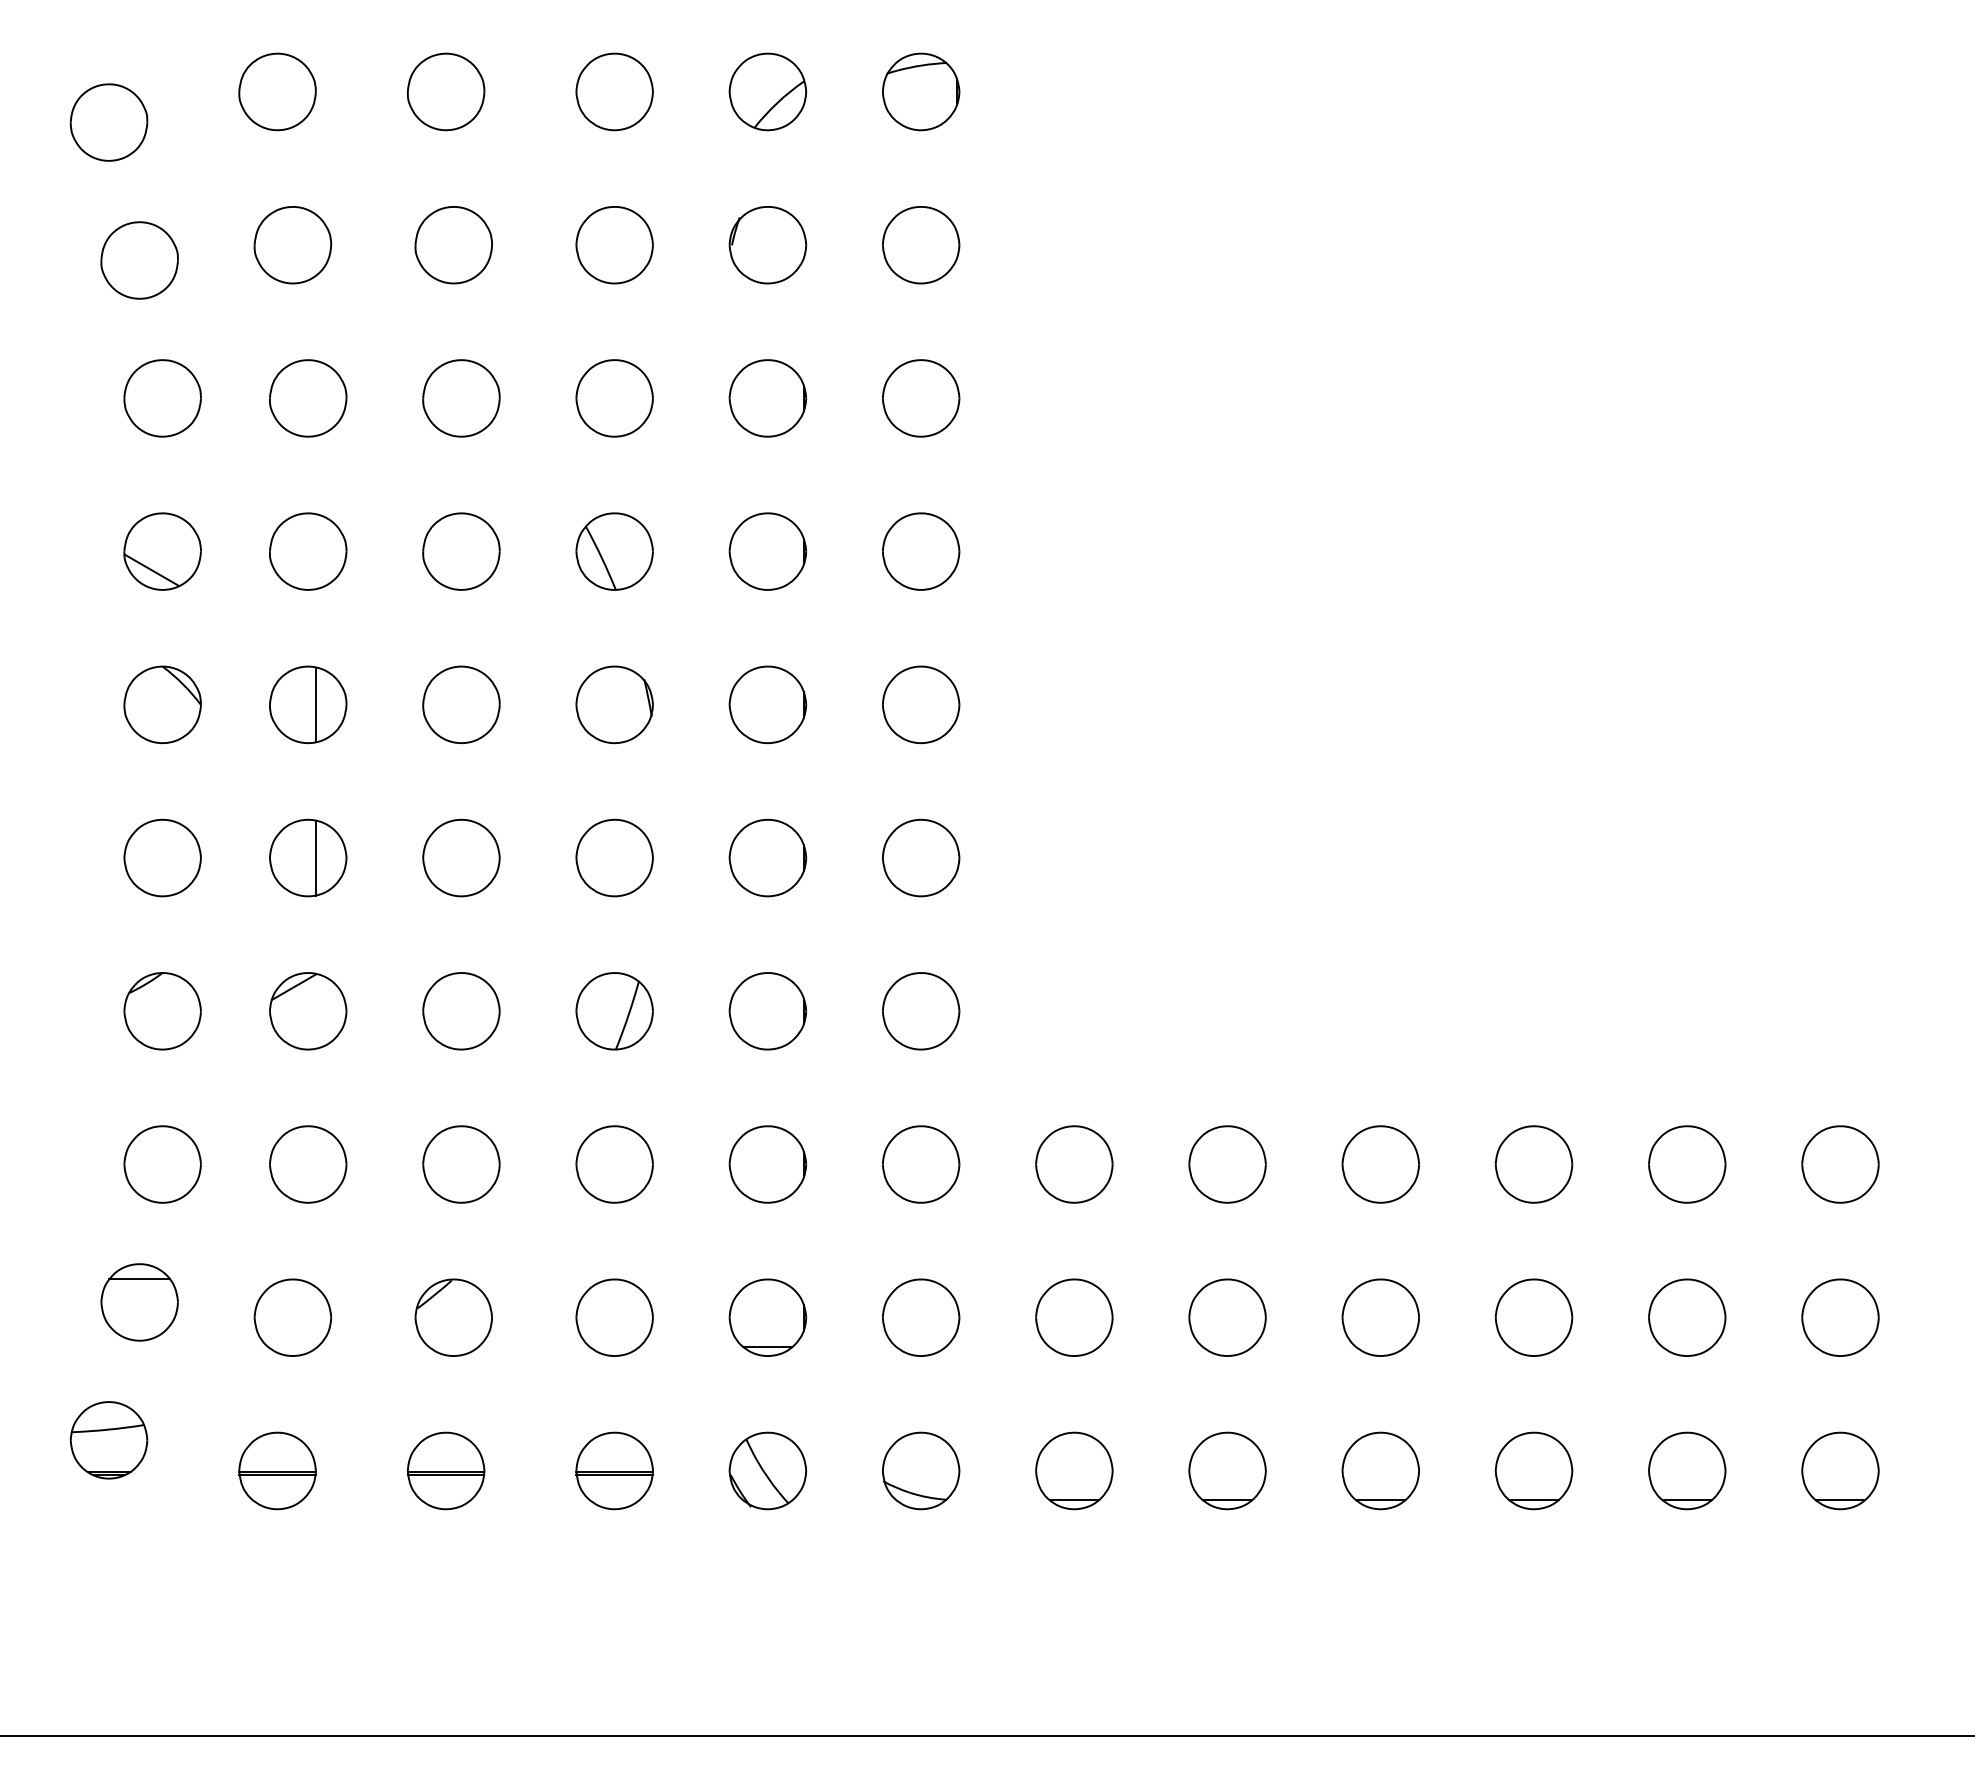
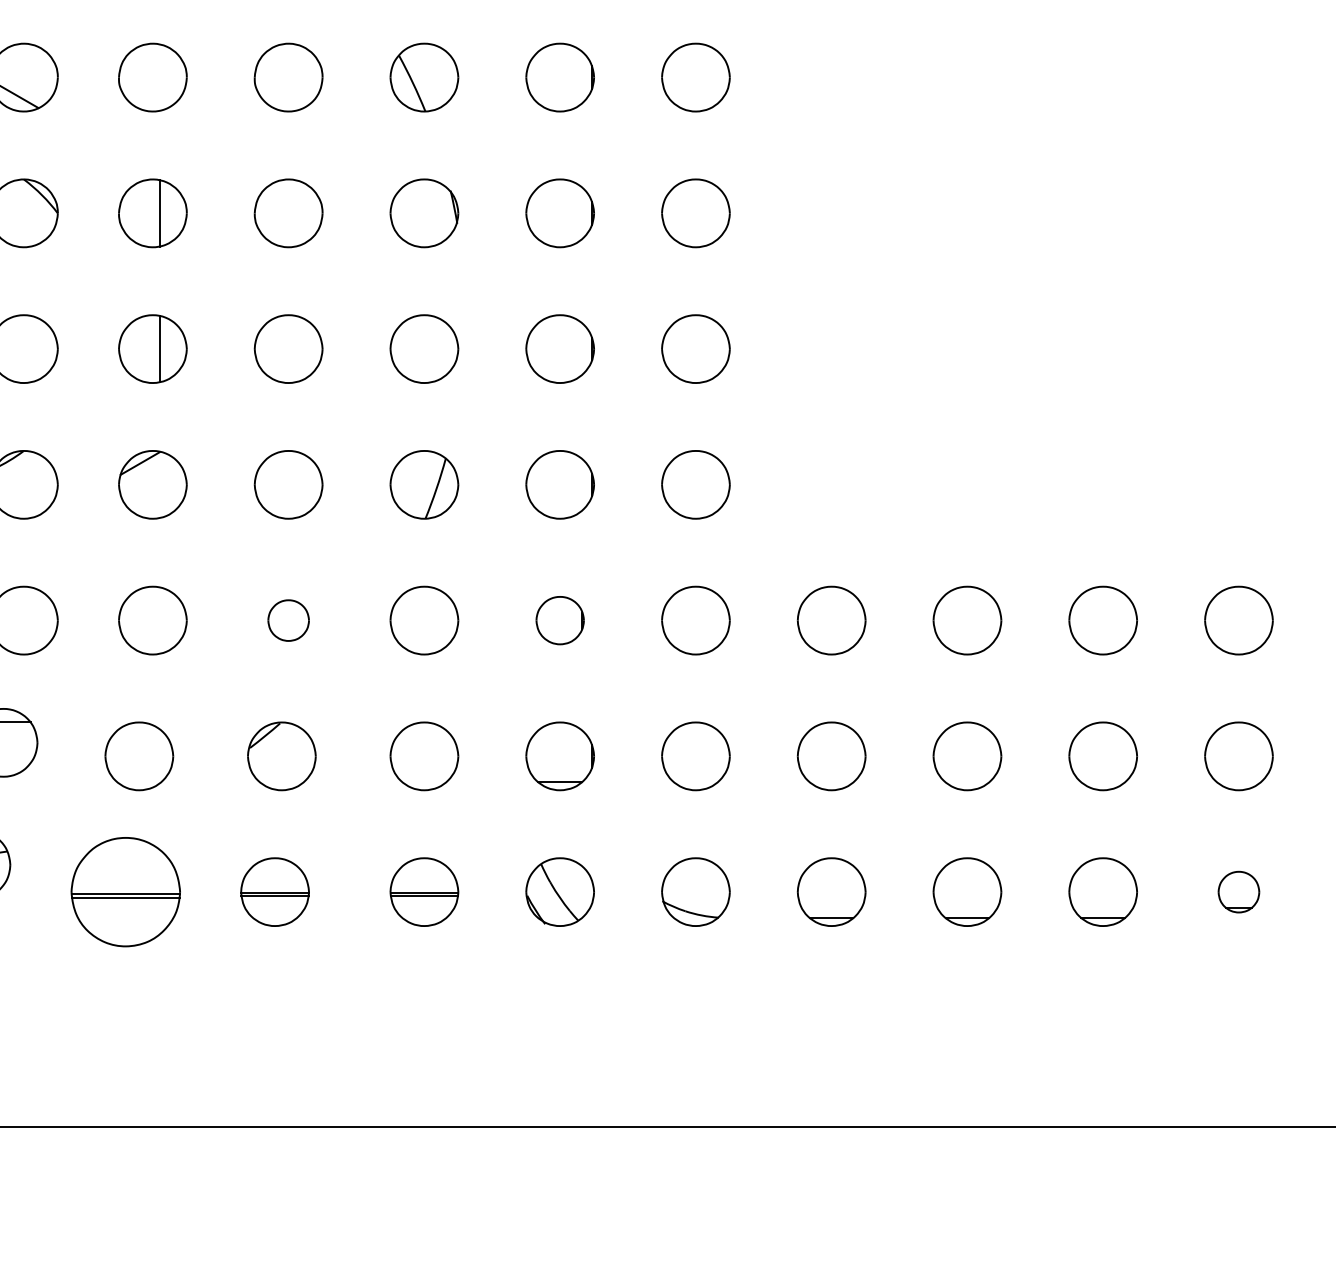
part: (461, 1164) -> (288, 620), size x0.6
part: (767, 1164) -> (559, 620), size x0.7
part: (277, 1470) -> (125, 891), size x1.6
part: (1533, 1470) -> (1238, 891), size x0.6

